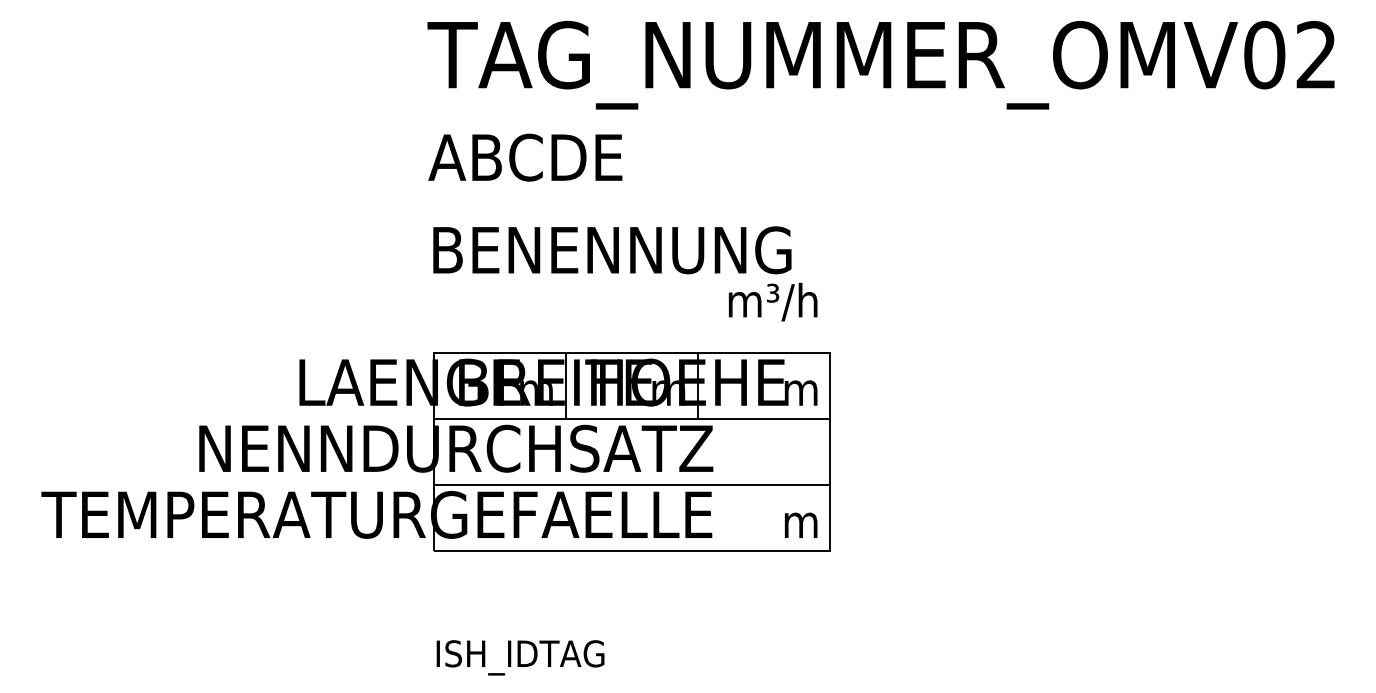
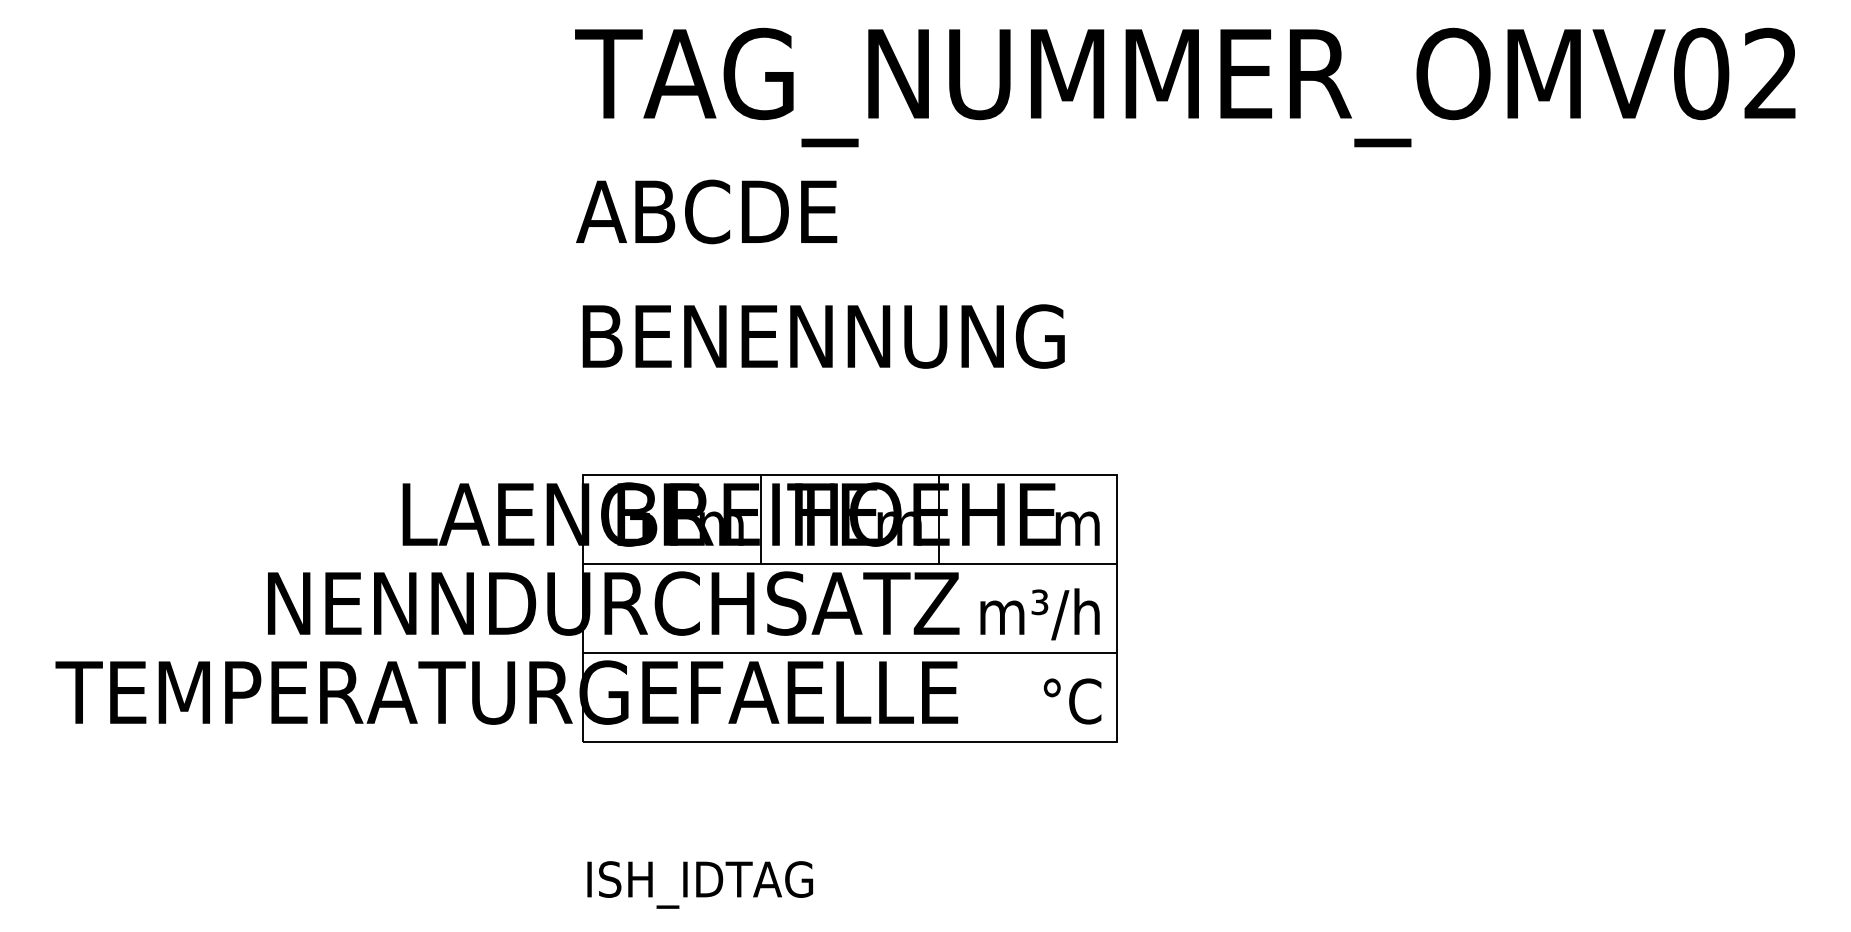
text: (772, 302) -> (1039, 614), moved
text: (797, 521) -> (1072, 701), m -> °C

